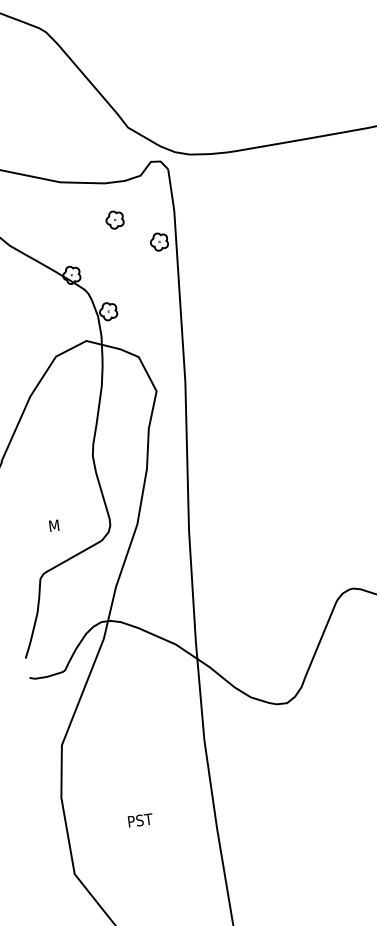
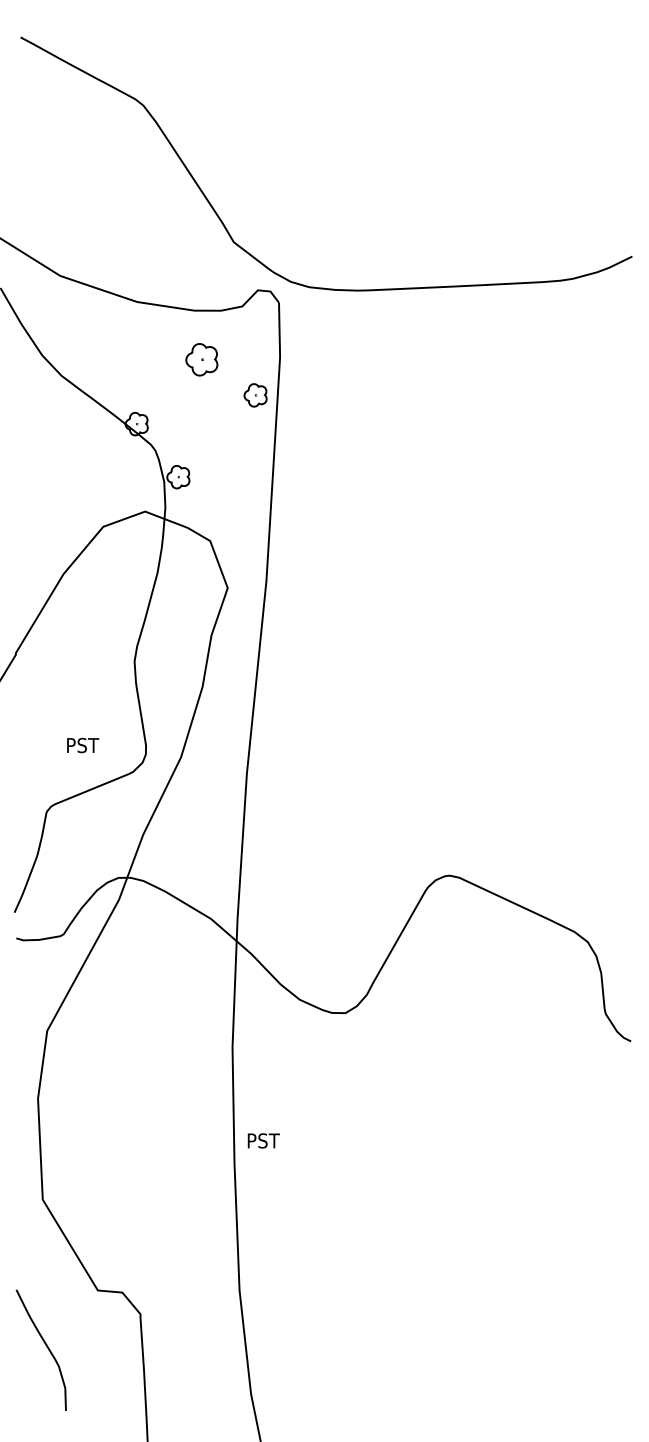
part: (114, 219) -> (201, 359), size x1.4
text: (62, 524) -> (83, 745), M -> PST
text: (140, 820) -> (263, 1140), moved

